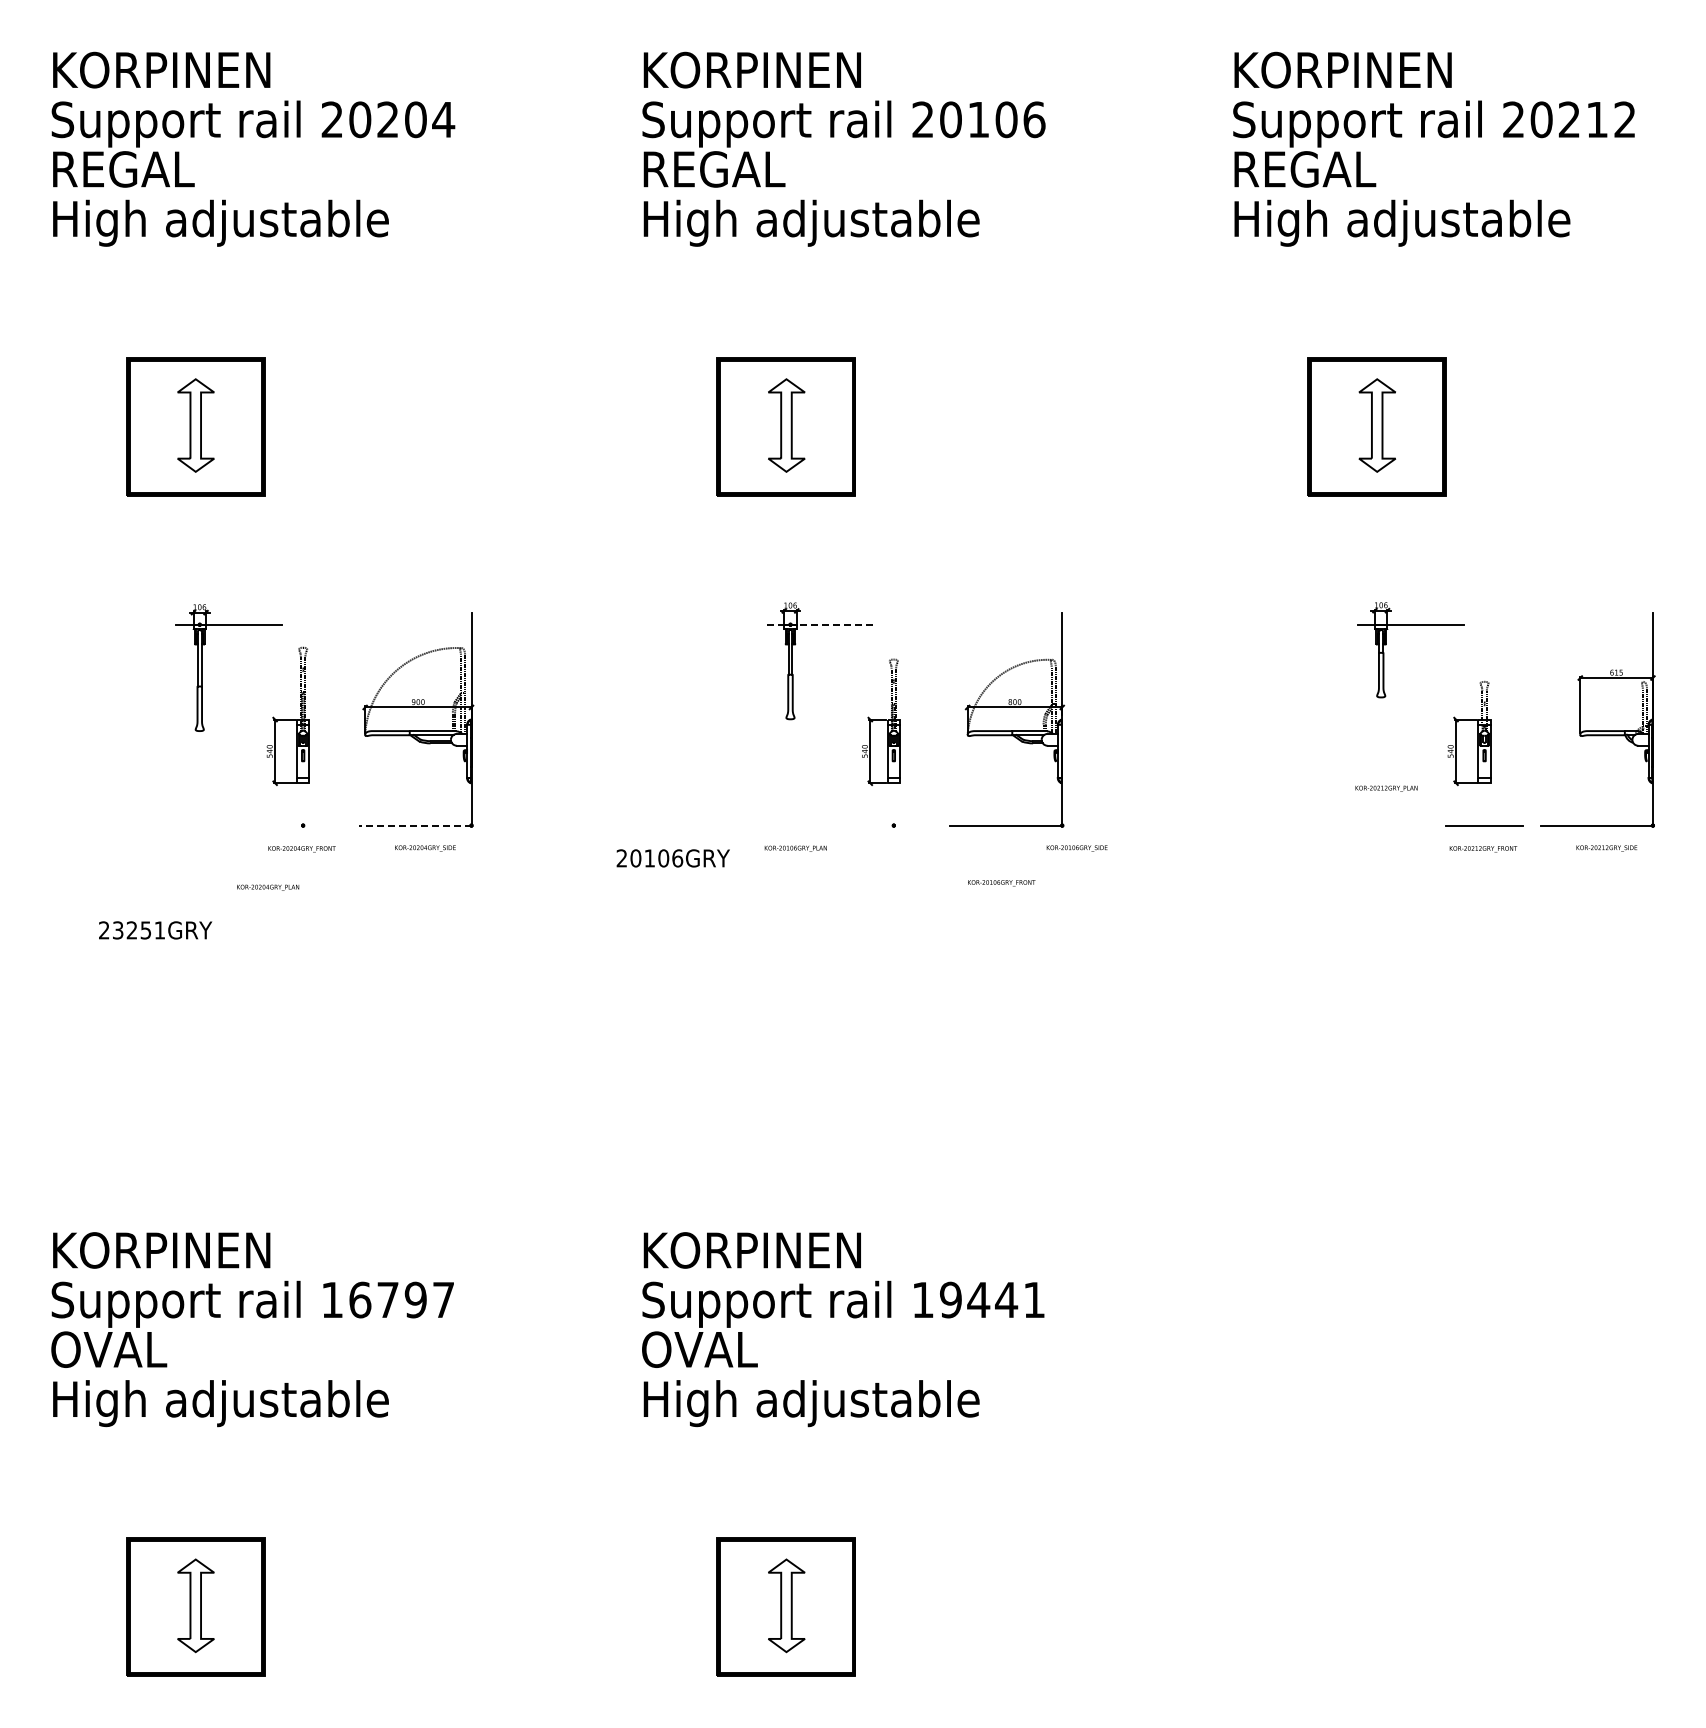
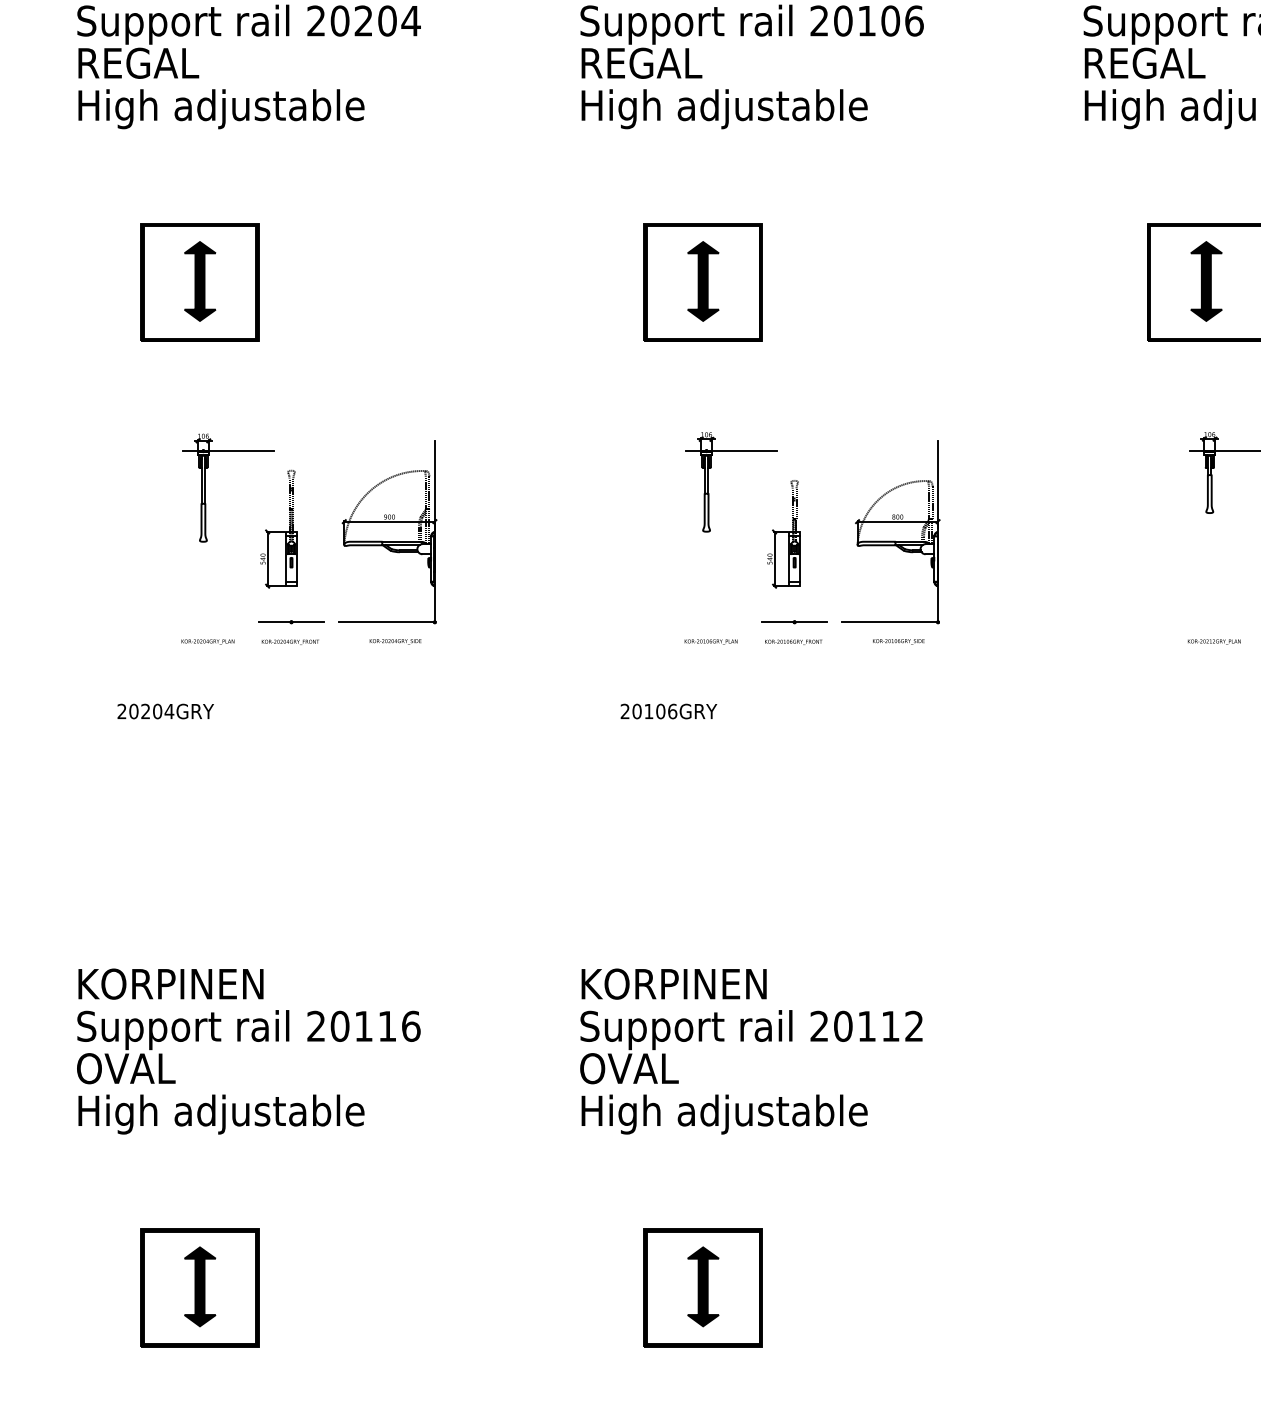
fill: (195, 425) -> (199, 281), added
fill: (786, 425) -> (703, 281), added
fill: (1377, 425) -> (1206, 281), added
line: (819, 624) -> (731, 450), dashed -> solid
text: (1386, 788) -> (1214, 641), moved
line: (302, 825) -> (290, 622), added
line: (414, 825) -> (386, 622), dashed -> solid
line: (893, 825) -> (794, 622), added
text: (1076, 848) -> (898, 641), moved
text: (672, 858) -> (668, 711), moved
text: (1001, 883) -> (793, 642), moved
text: (268, 887) -> (208, 641), moved
text: (138, 930) -> (151, 711), 23251GRY -> 20204GRY
text: (387, 1299) -> (363, 1025), 16797 -> 20116
text: (978, 1299) -> (866, 1025), 19441 -> 20112
fill: (195, 1605) -> (199, 1286), added
fill: (786, 1605) -> (703, 1286), added

